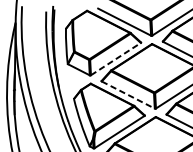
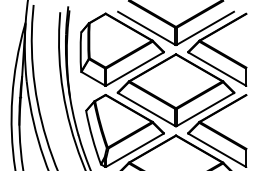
line: (116, 58) -> (135, 68), dashed -> solid
line: (128, 94) -> (147, 109), dashed -> solid

